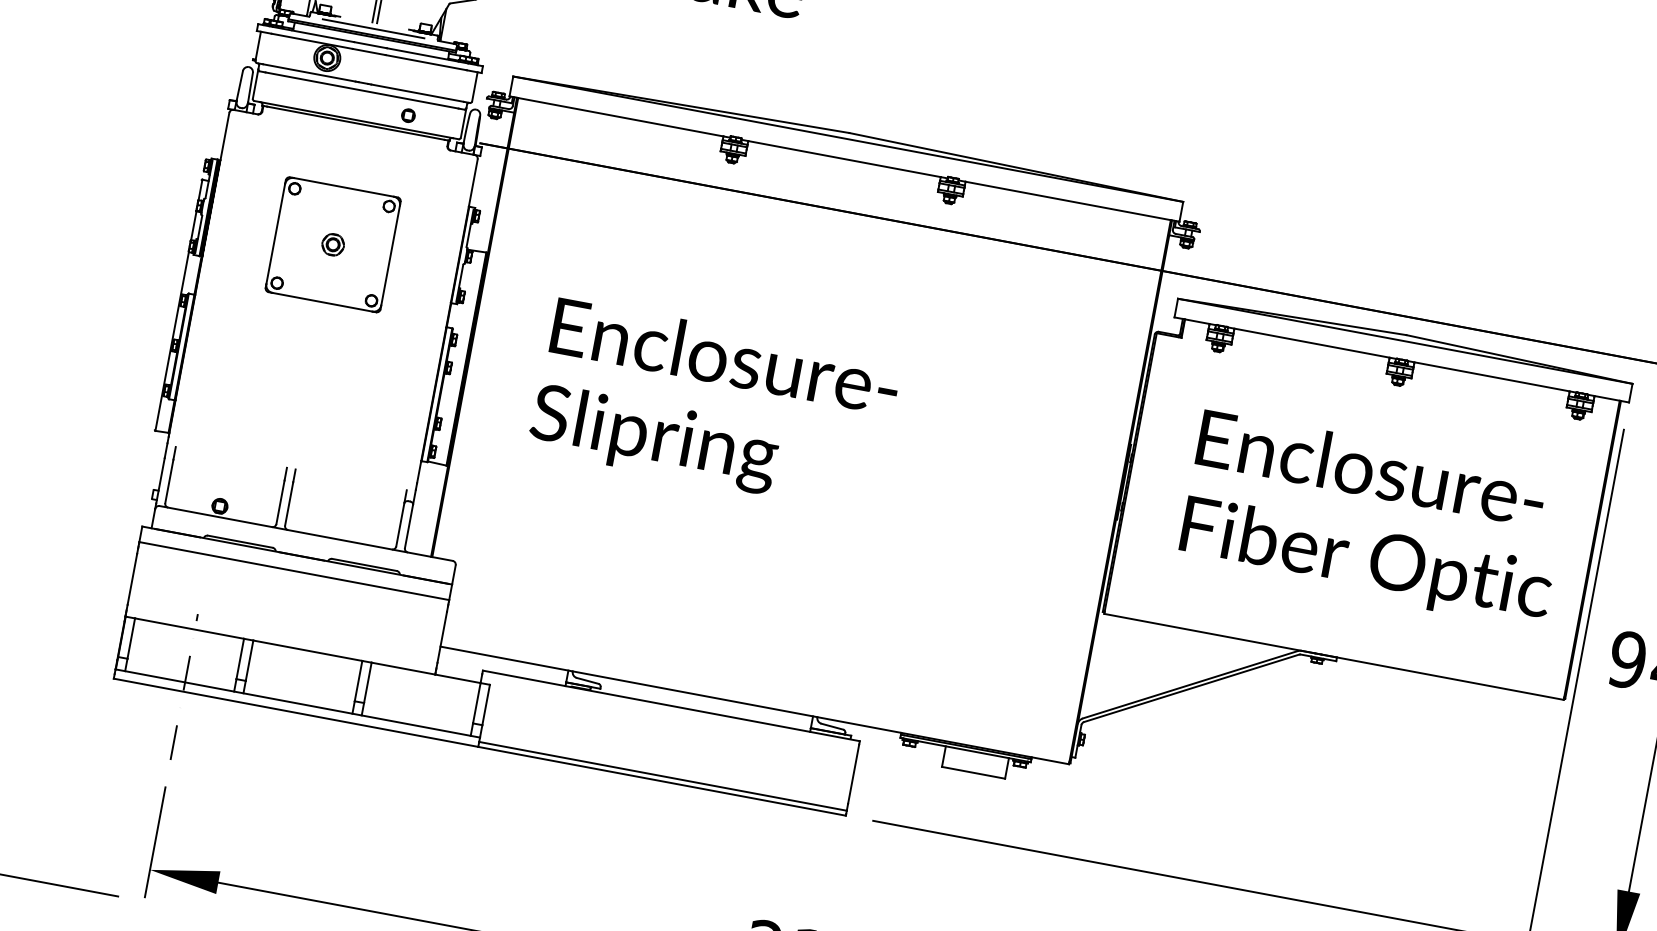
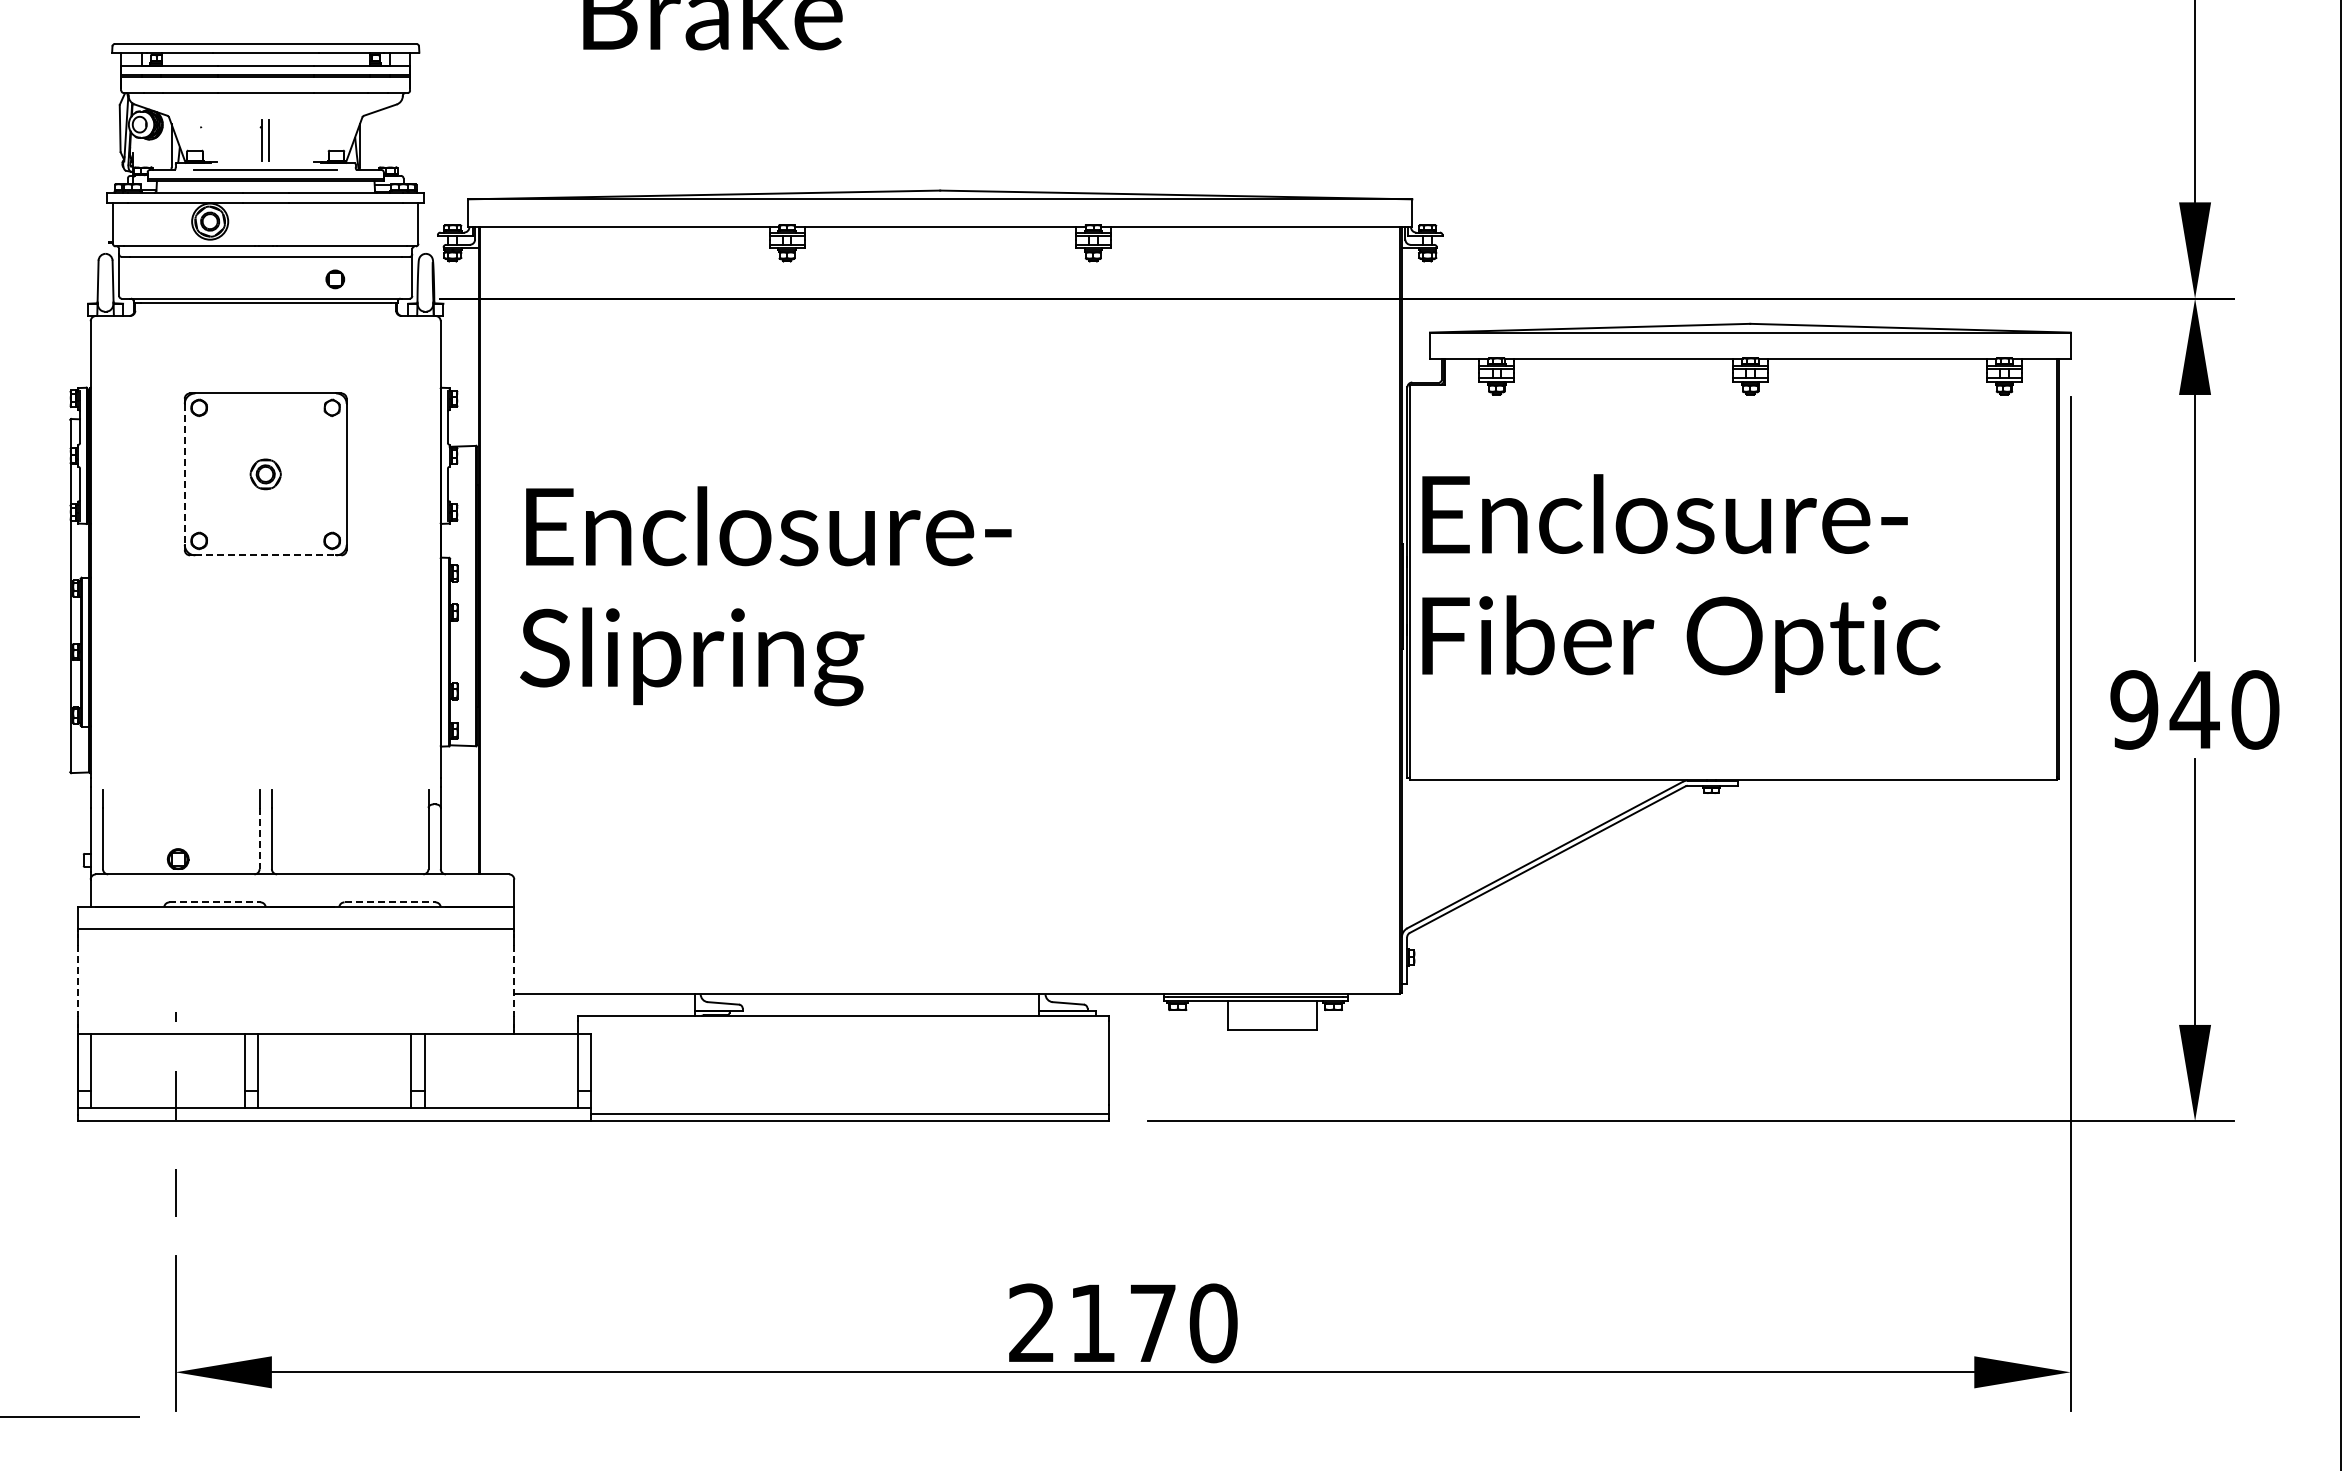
line: (275, 234) -> (184, 474), solid -> dashed
line: (322, 302) -> (266, 555), solid -> dashed
text: (714, 405) -> (765, 596), moved
line: (280, 502) -> (259, 838), solid -> dashed
text: (1374, 519) -> (1681, 583), moved
line: (239, 541) -> (214, 902), solid -> dashed
line: (364, 565) -> (390, 902), solid -> dashed
line: (132, 579) -> (77, 981), solid -> dashed
line: (442, 637) -> (514, 981), solid -> dashed

